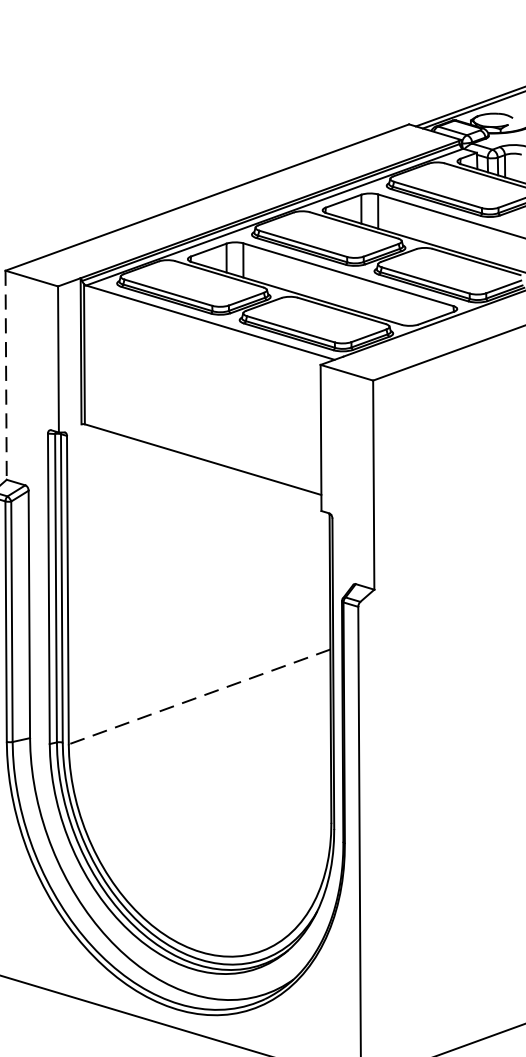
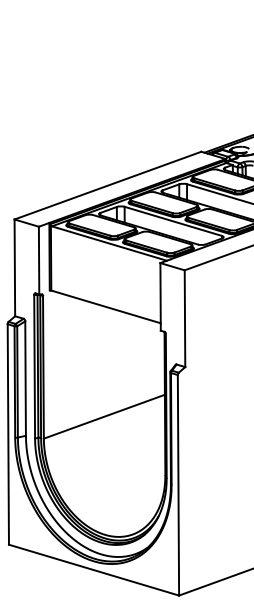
line: (5, 376) -> (14, 268), dashed -> solid
line: (197, 696) -> (103, 416), dashed -> solid

